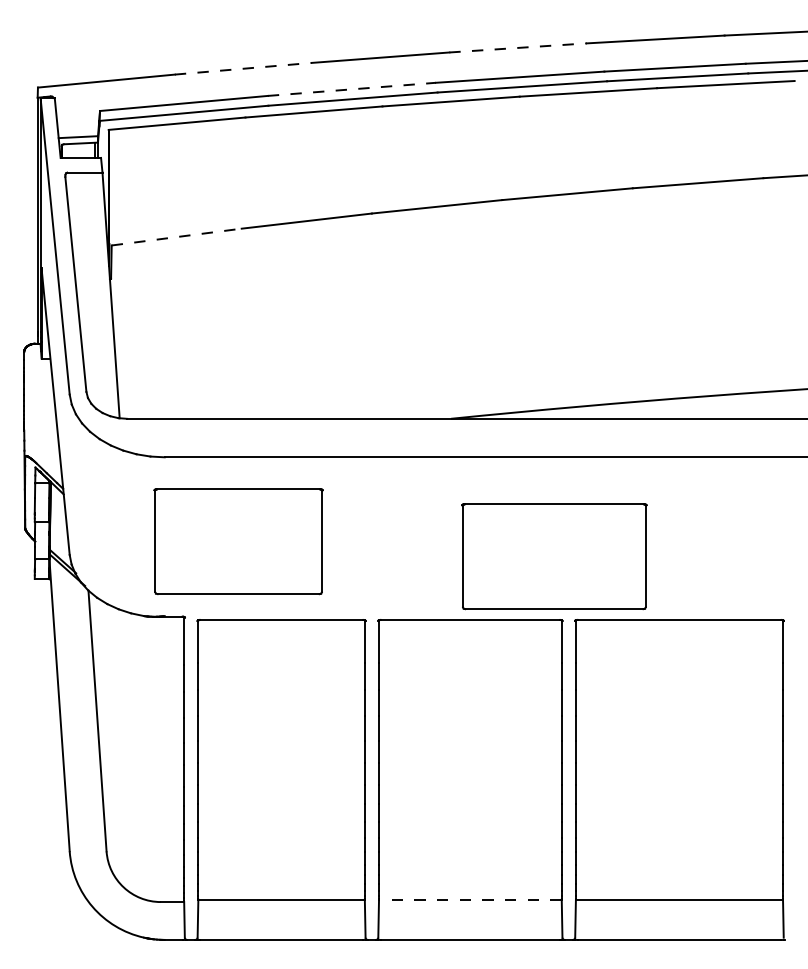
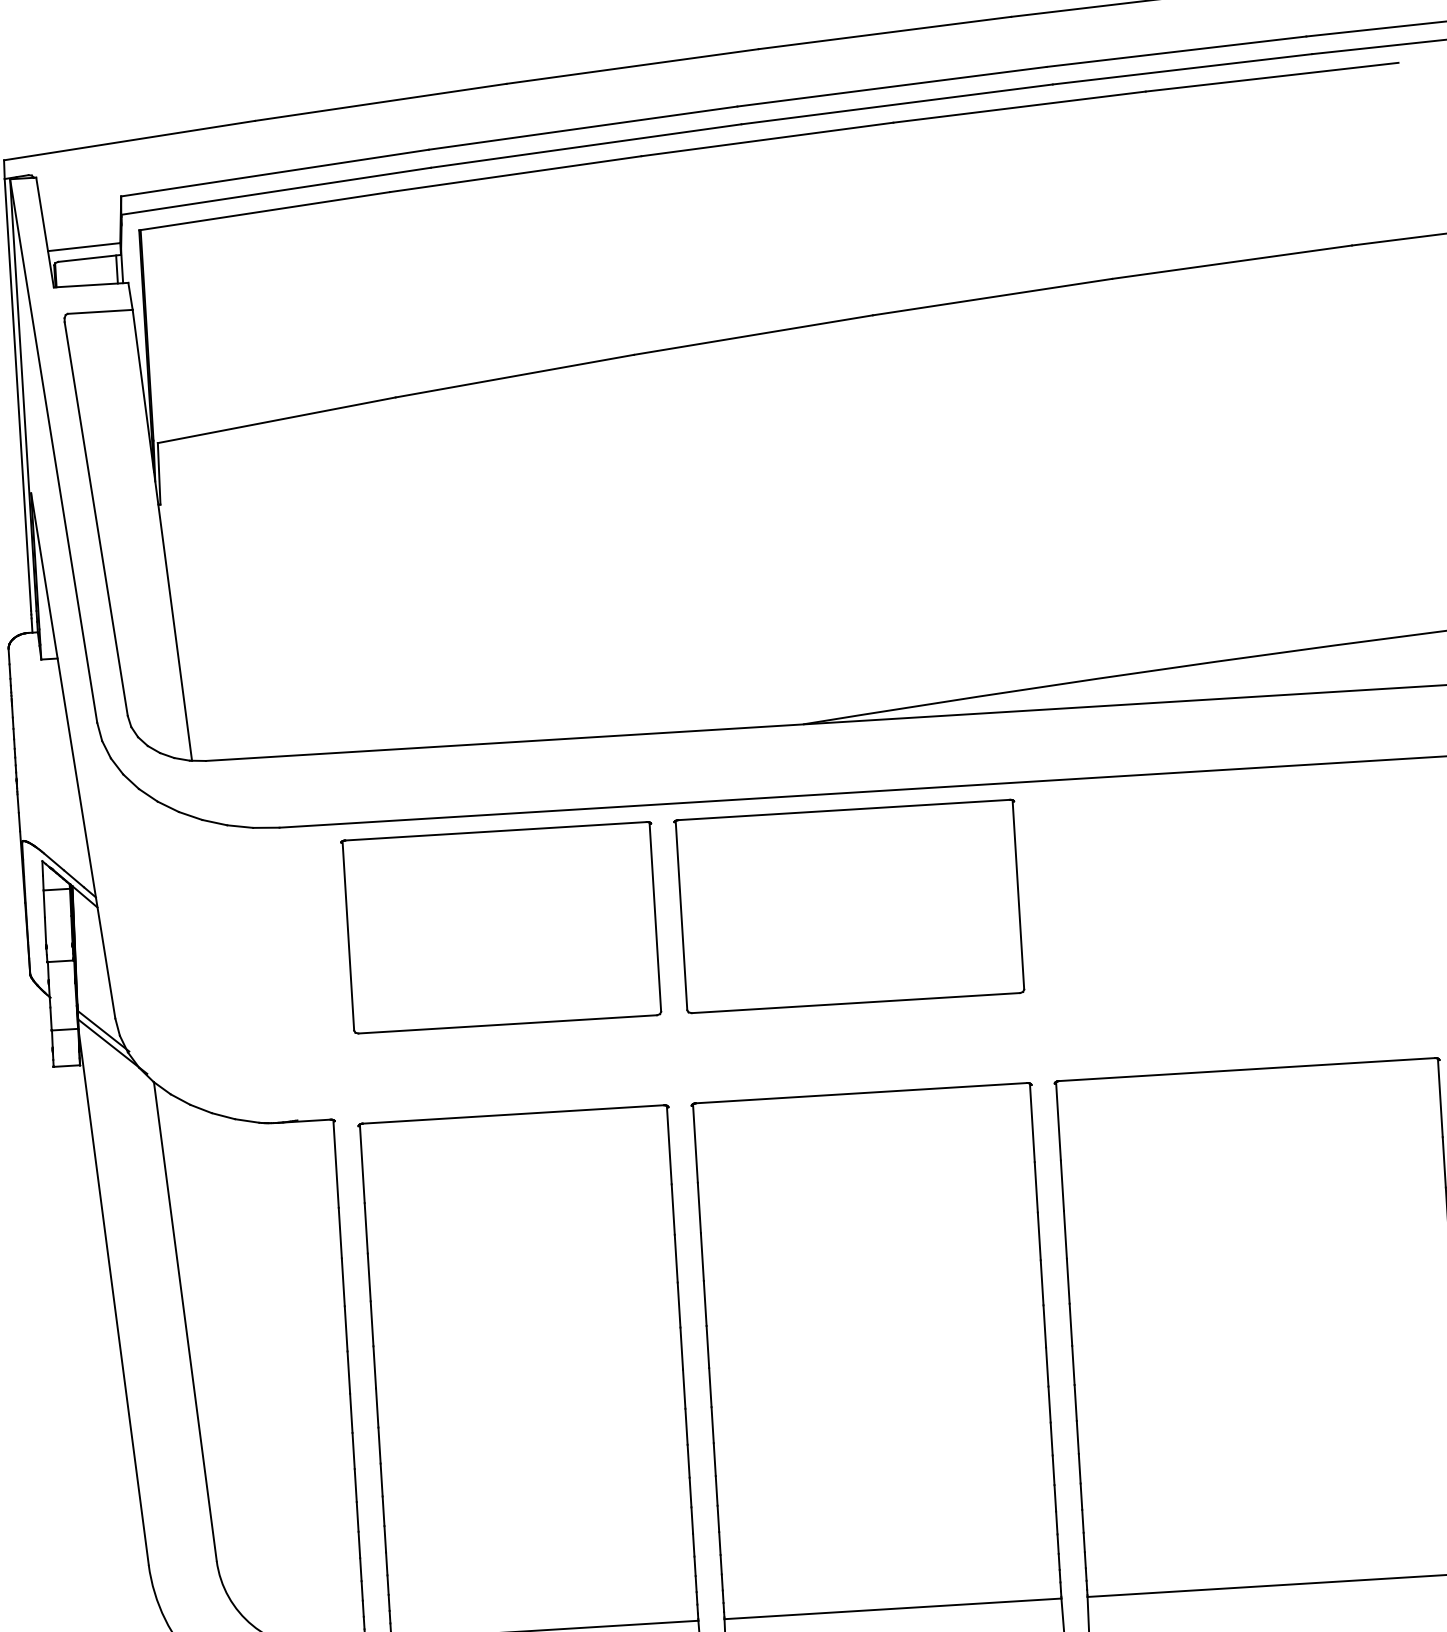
line: (518, 47) -> (885, 32), dashed -> solid
line: (243, 68) -> (380, 101), dashed -> solid
line: (352, 89) -> (584, 128), dashed -> solid
line: (176, 237) -> (276, 421), dashed -> solid
part: (238, 541) -> (501, 927), moved
part: (554, 556) -> (850, 906), moved
line: (469, 899) -> (891, 1608), dashed -> solid

